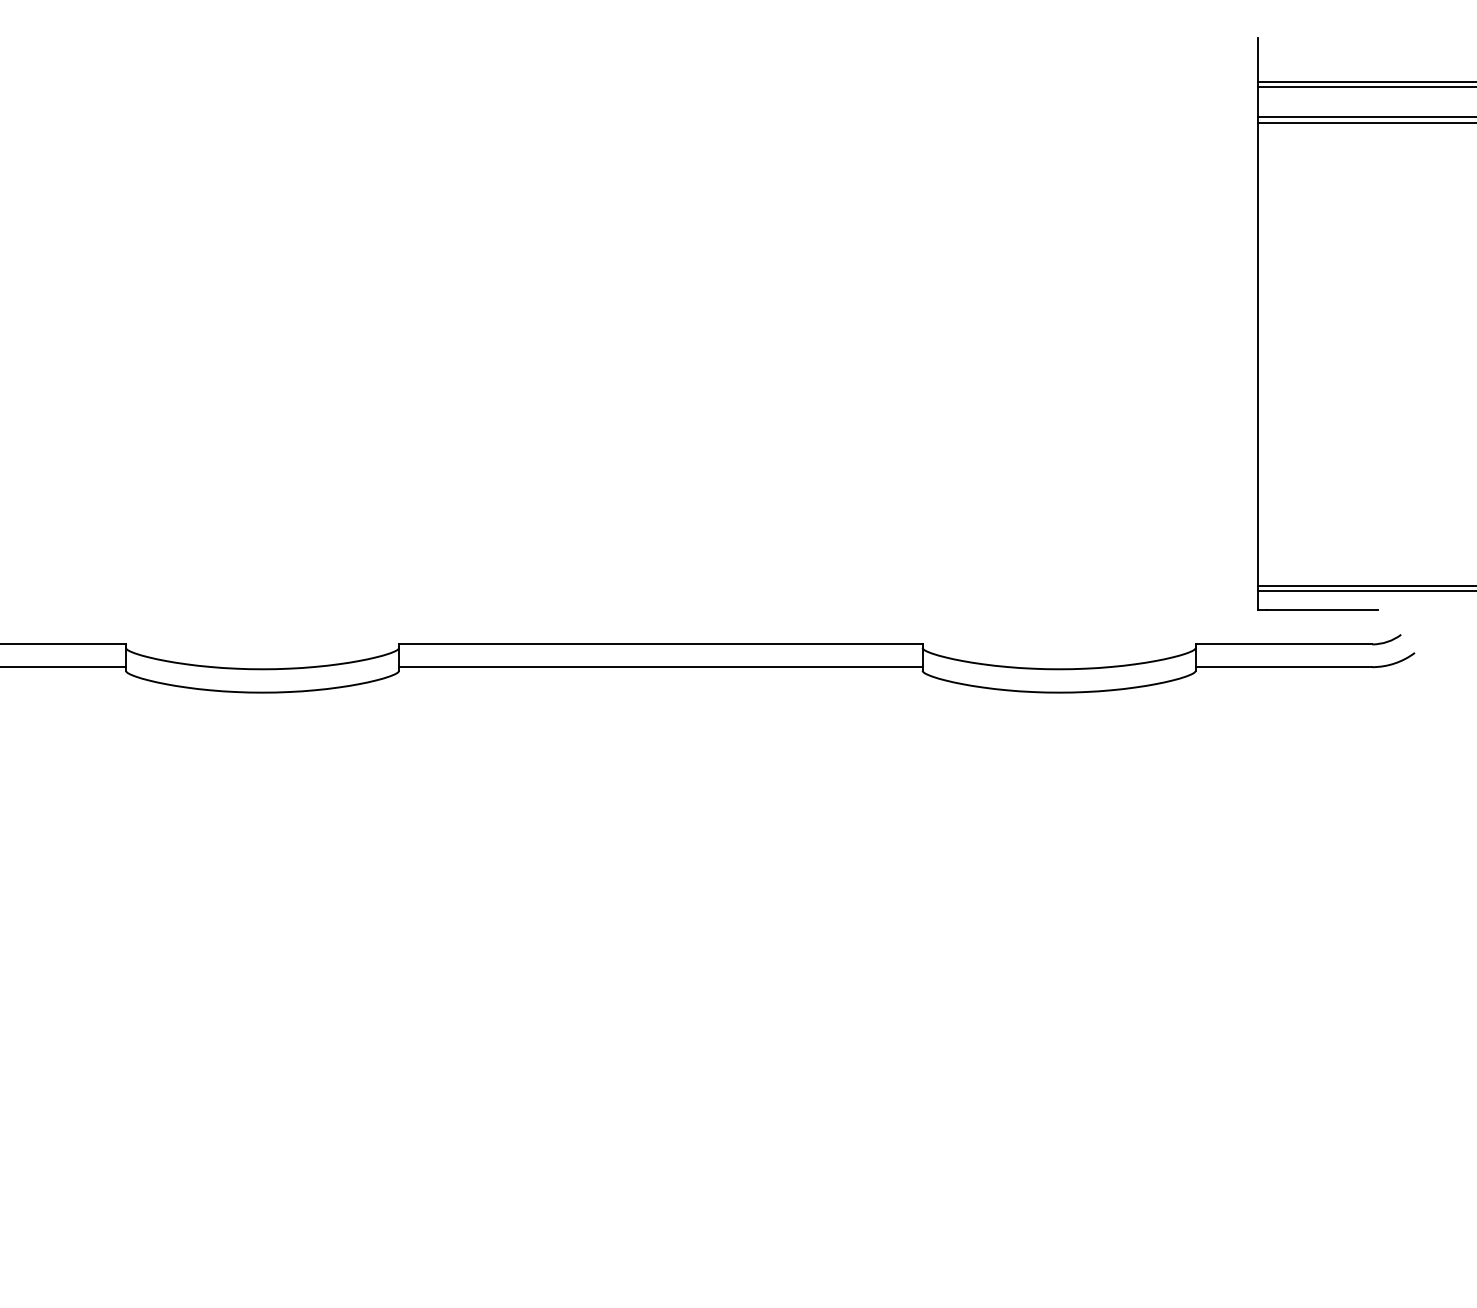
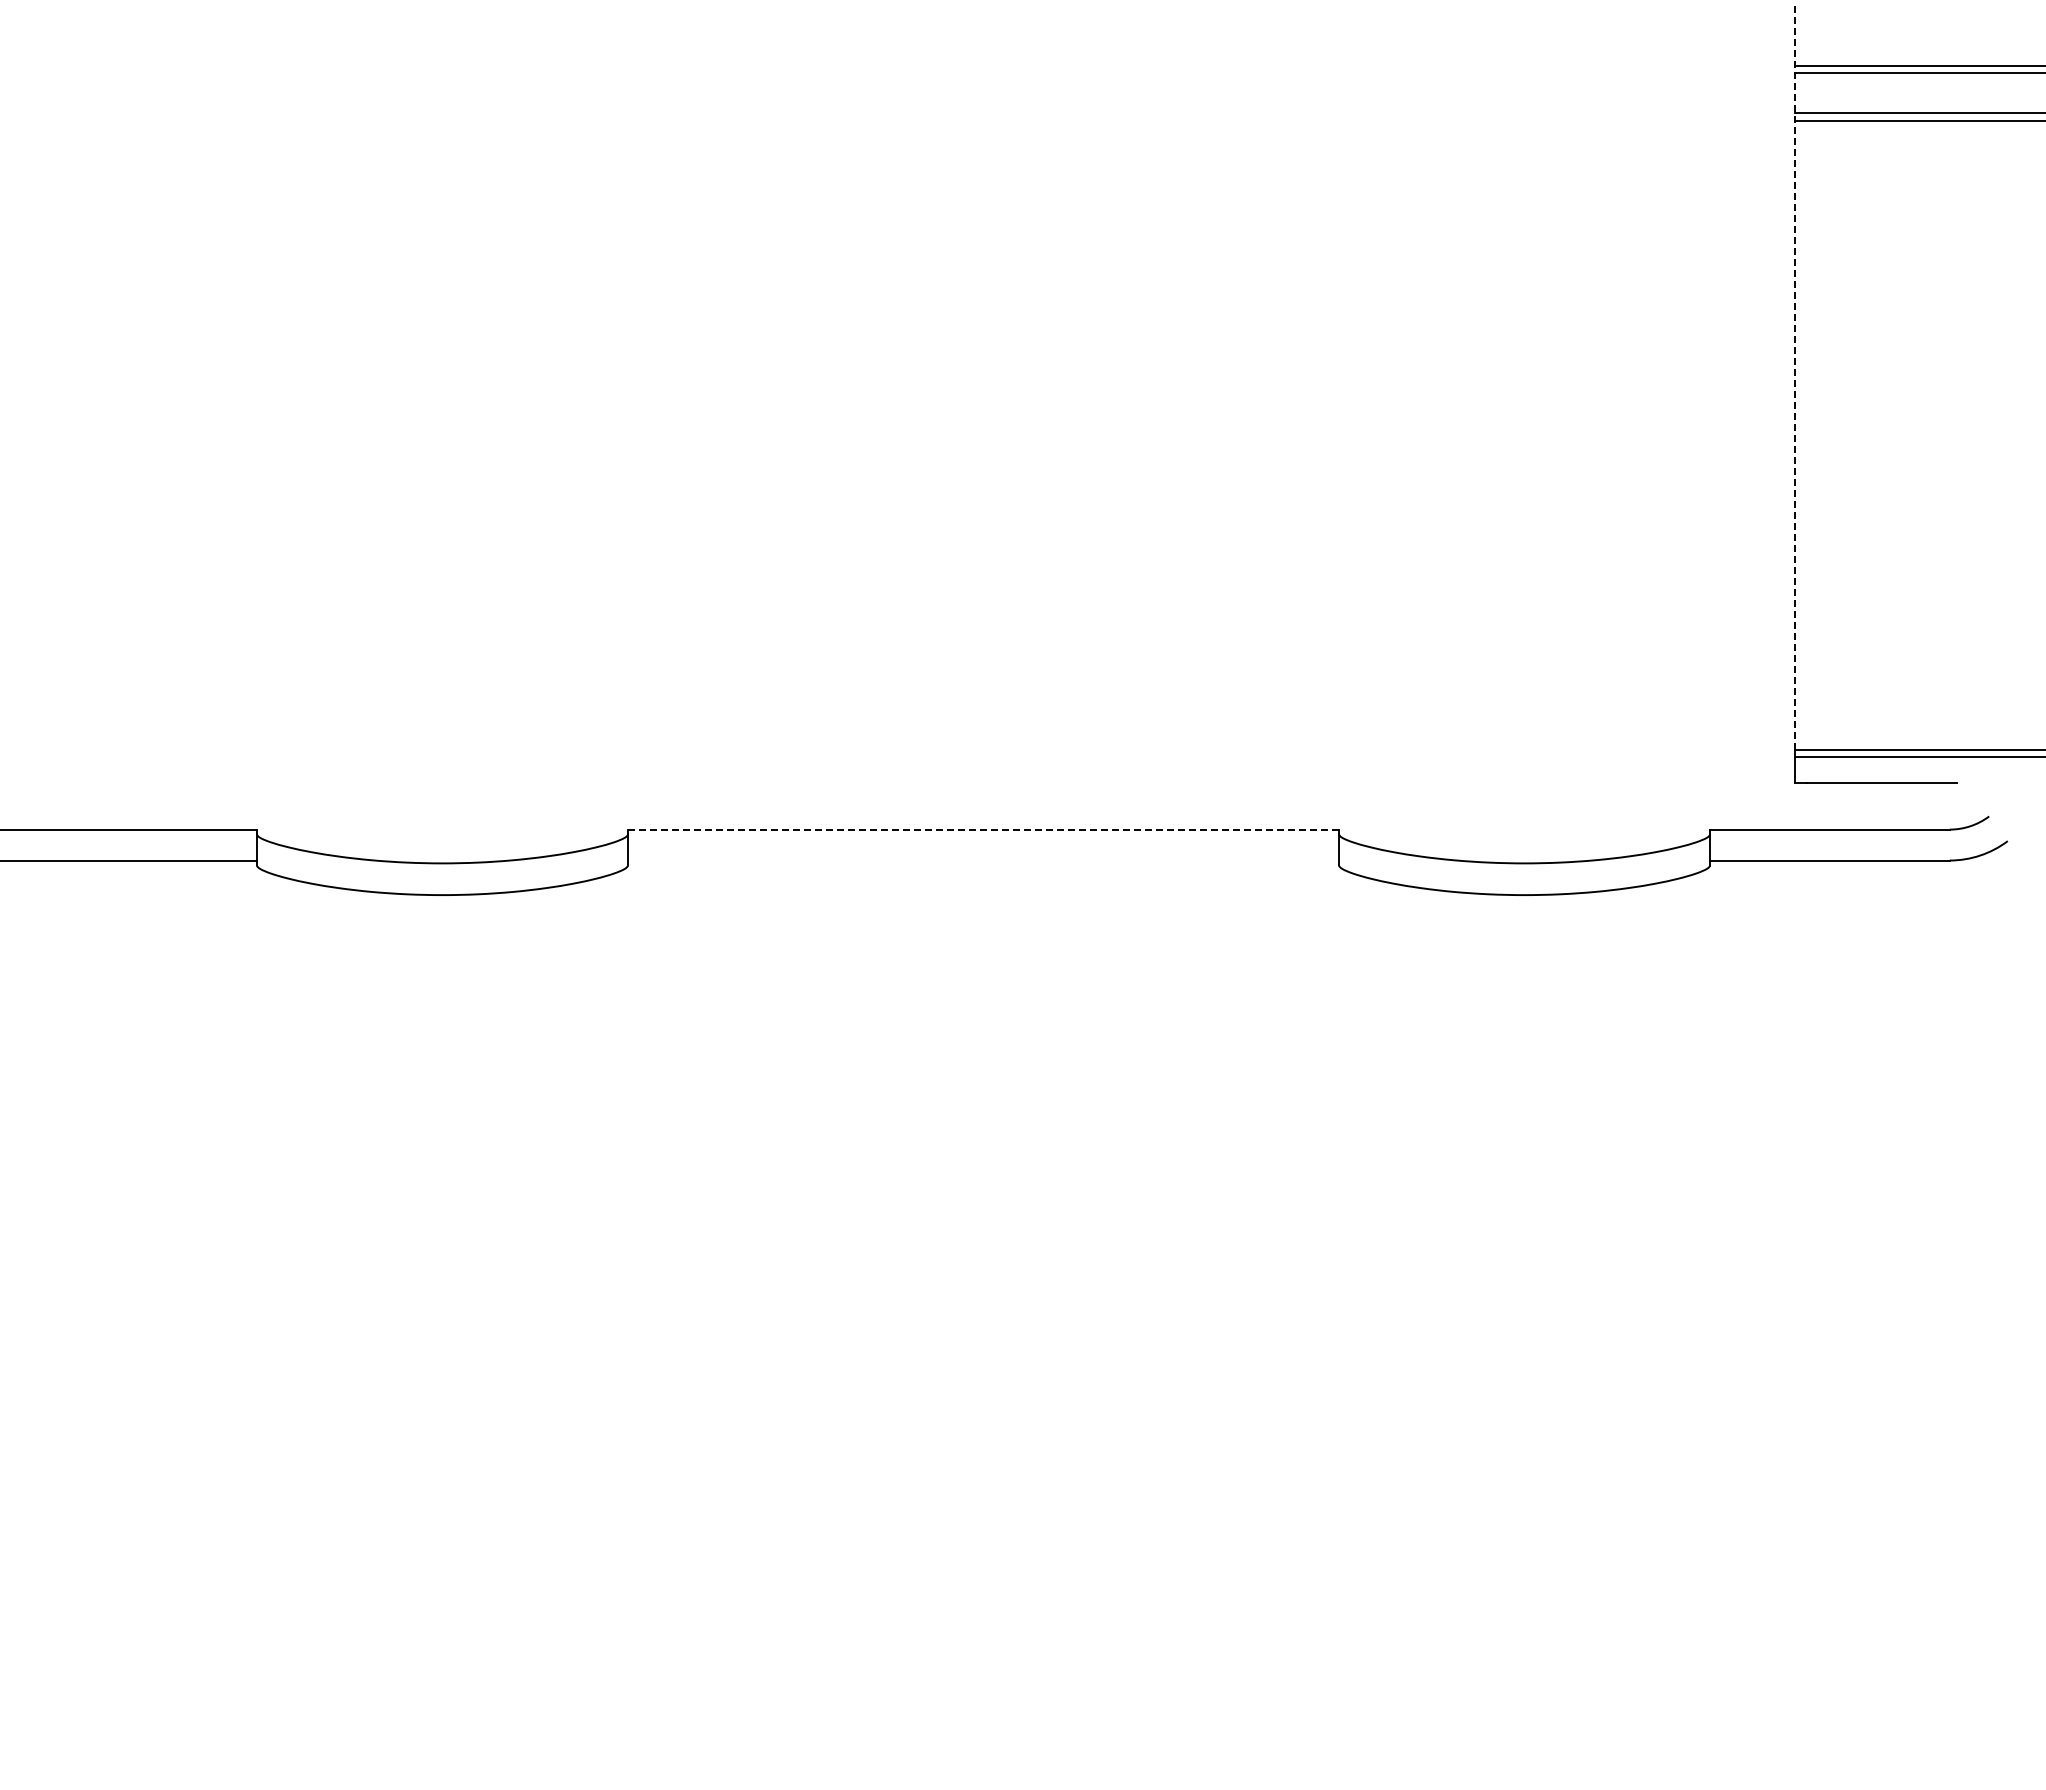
line: (1258, 311) -> (1795, 377), solid -> dashed
line: (660, 644) -> (983, 829), solid -> dashed
line: (660, 667) -> (983, 860), removed

